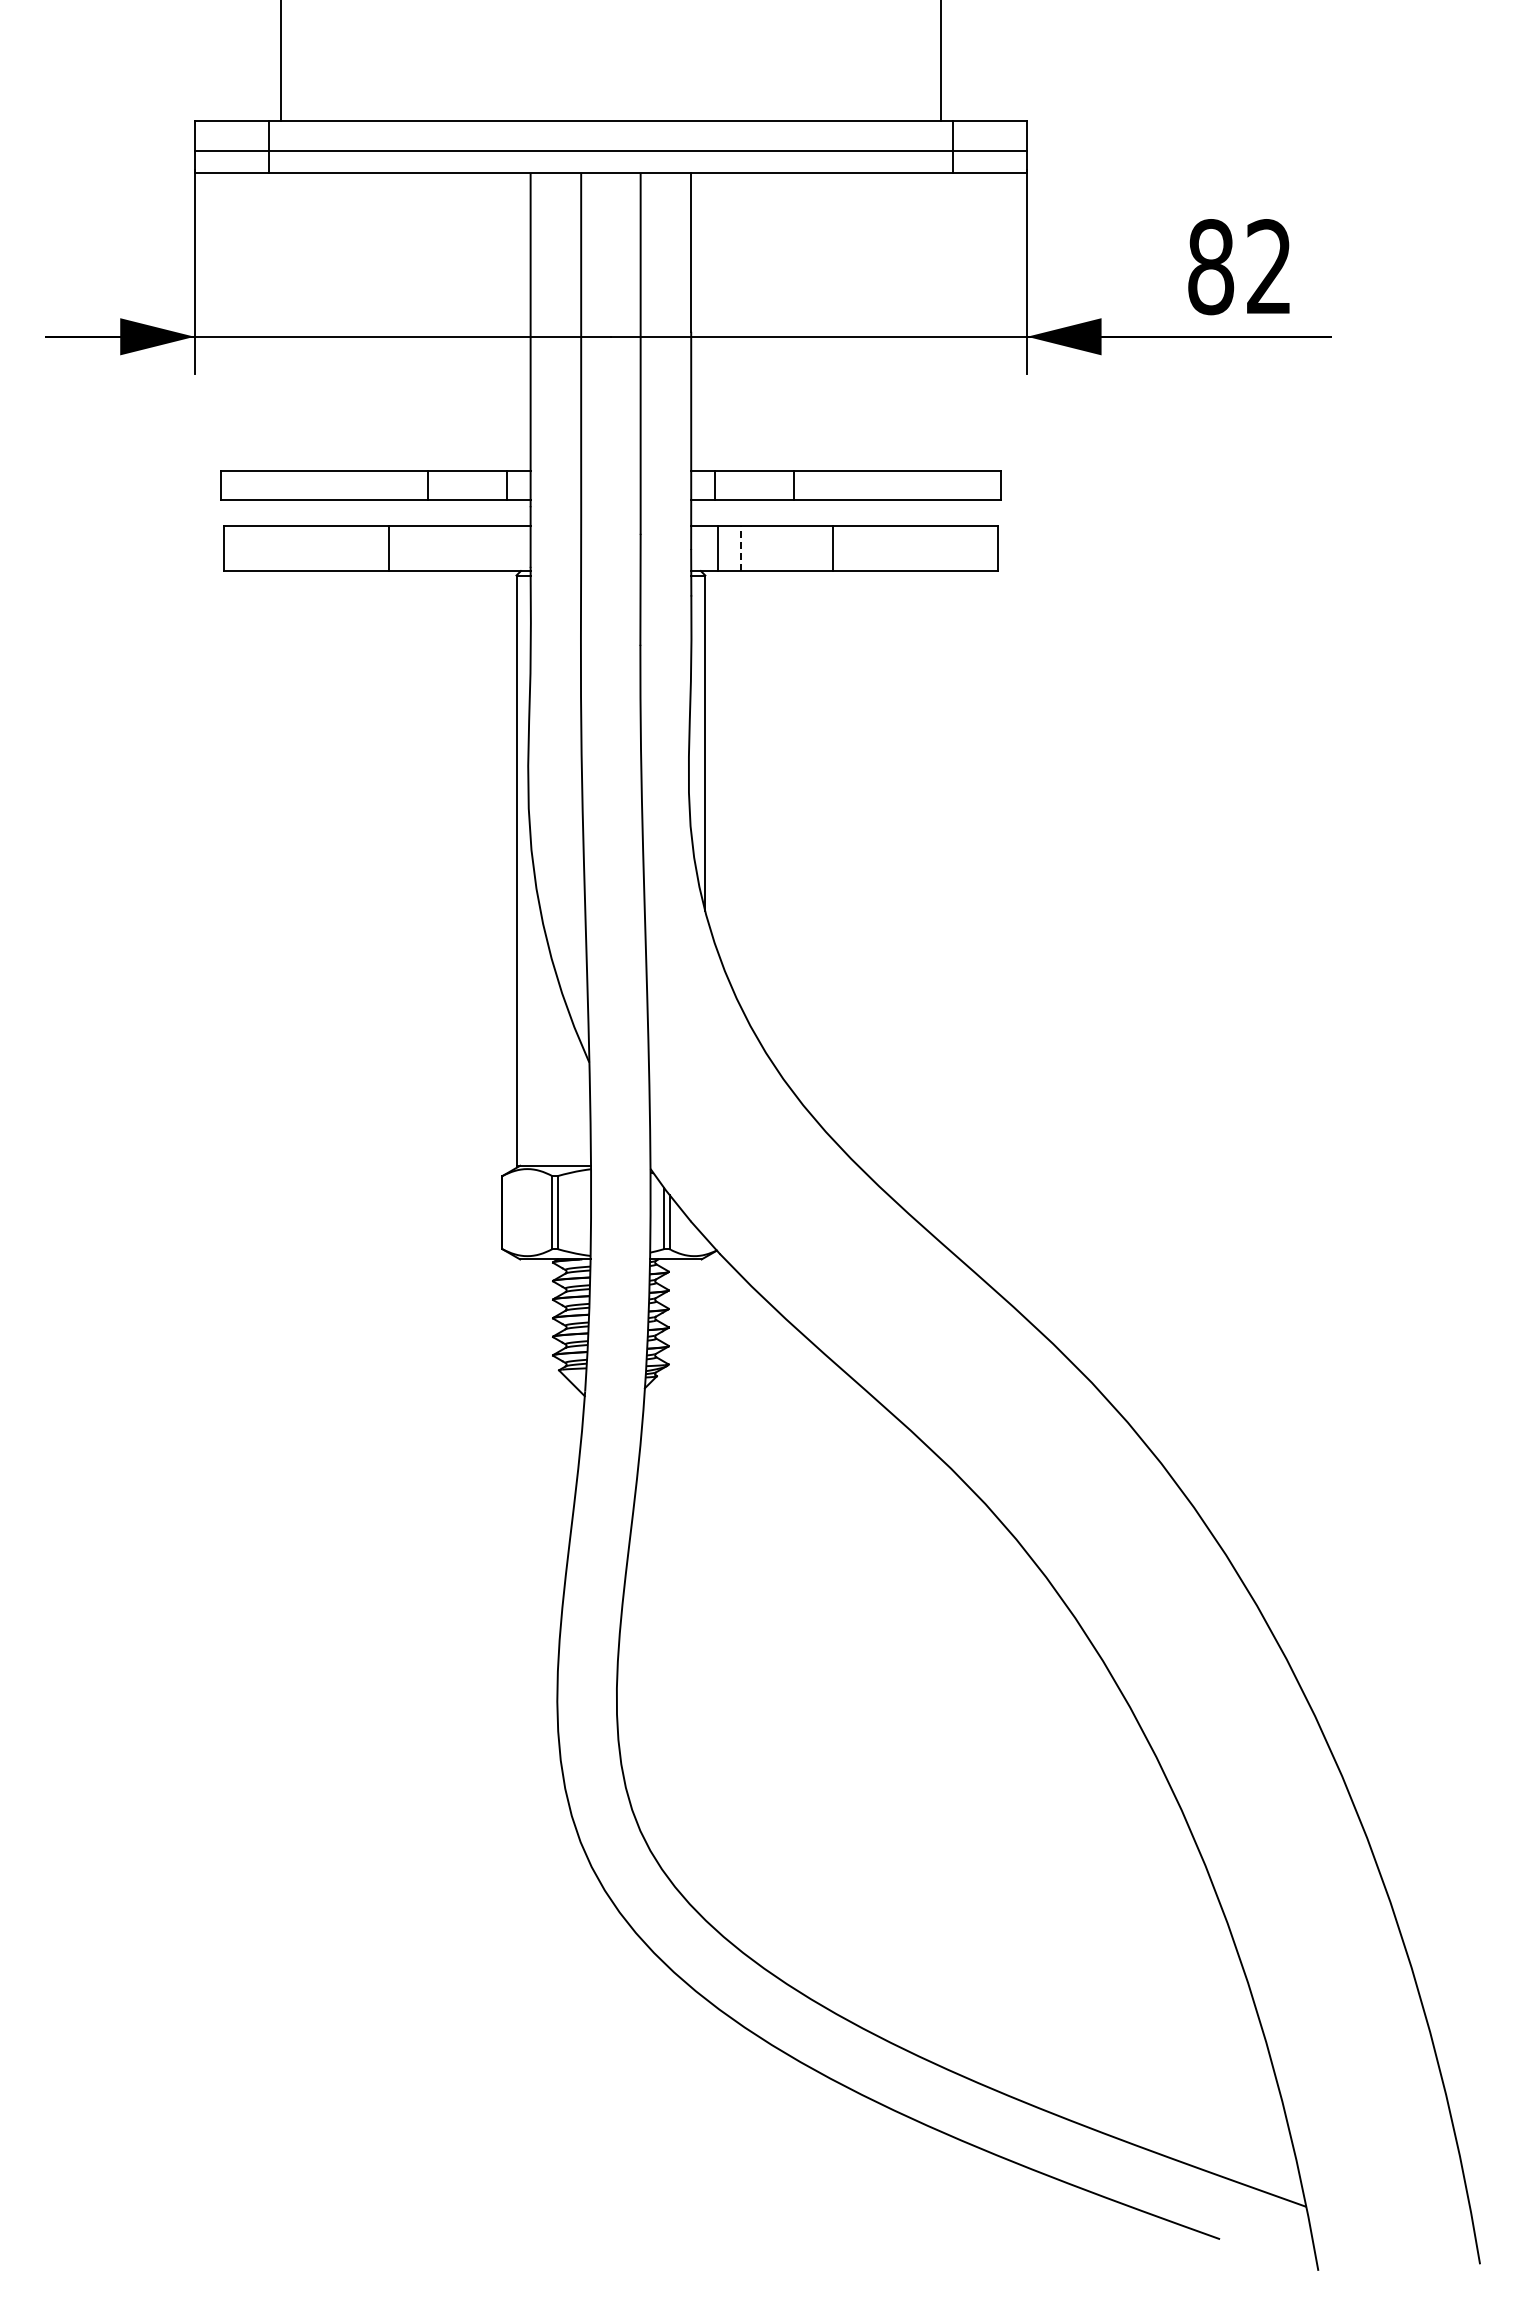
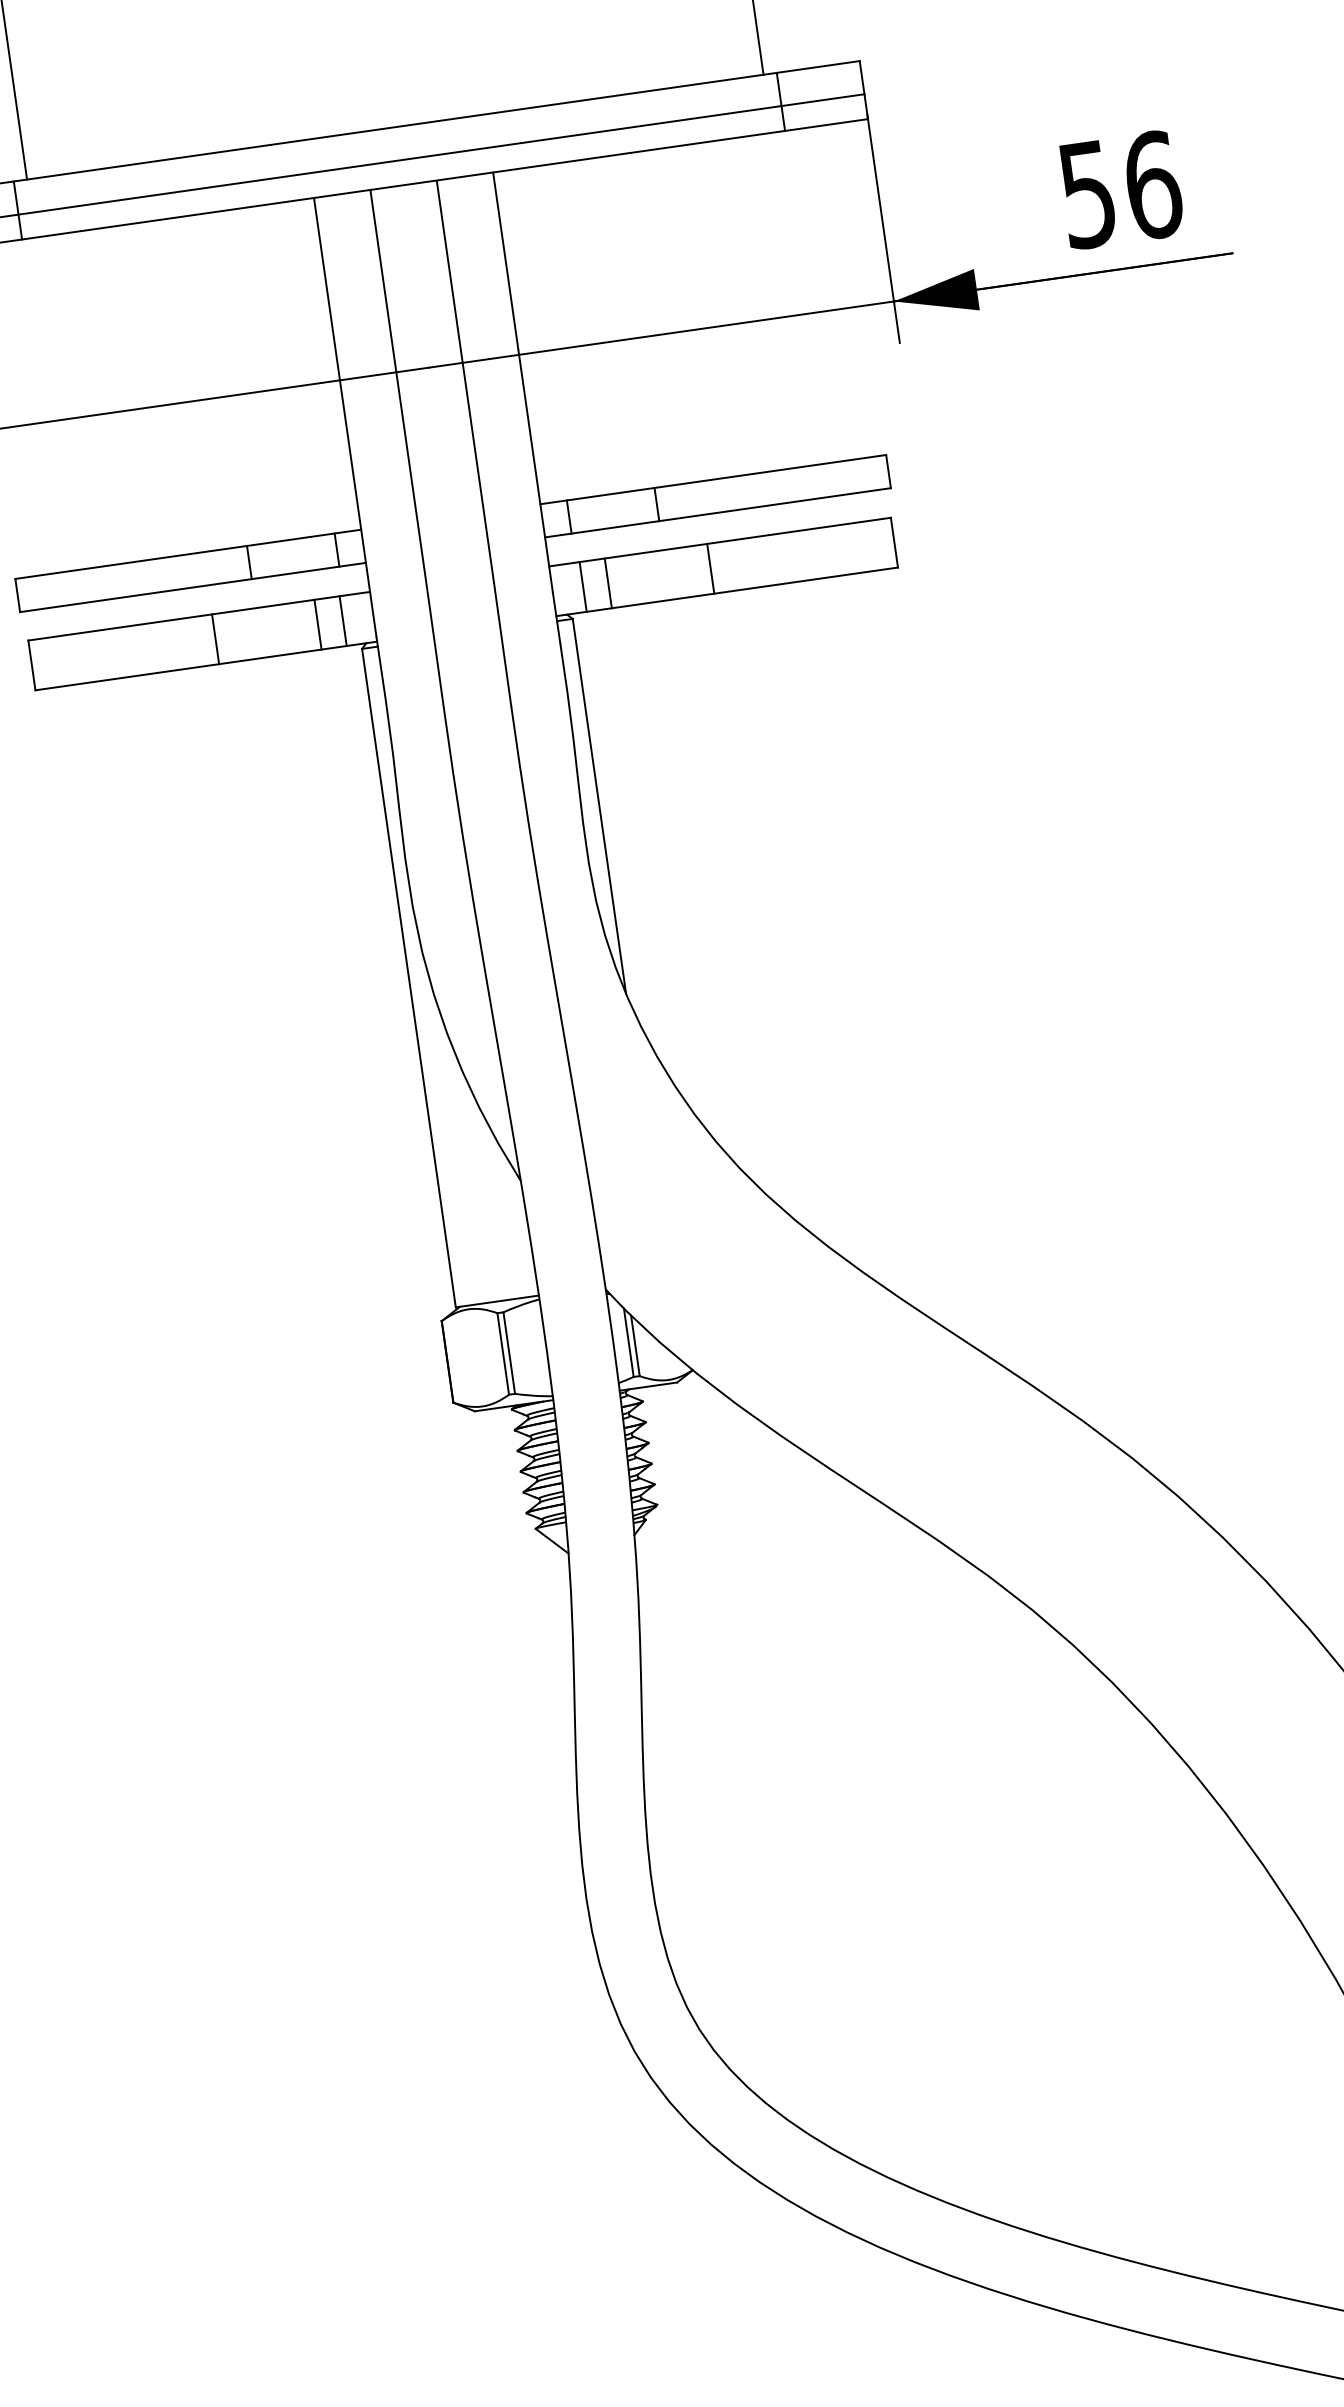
text: (1240, 267) -> (1120, 190), 82 -> 56
line: (480, 548) -> (317, 624), added
line: (503, 548) -> (343, 620), added
line: (741, 548) -> (608, 583), dashed -> solid

